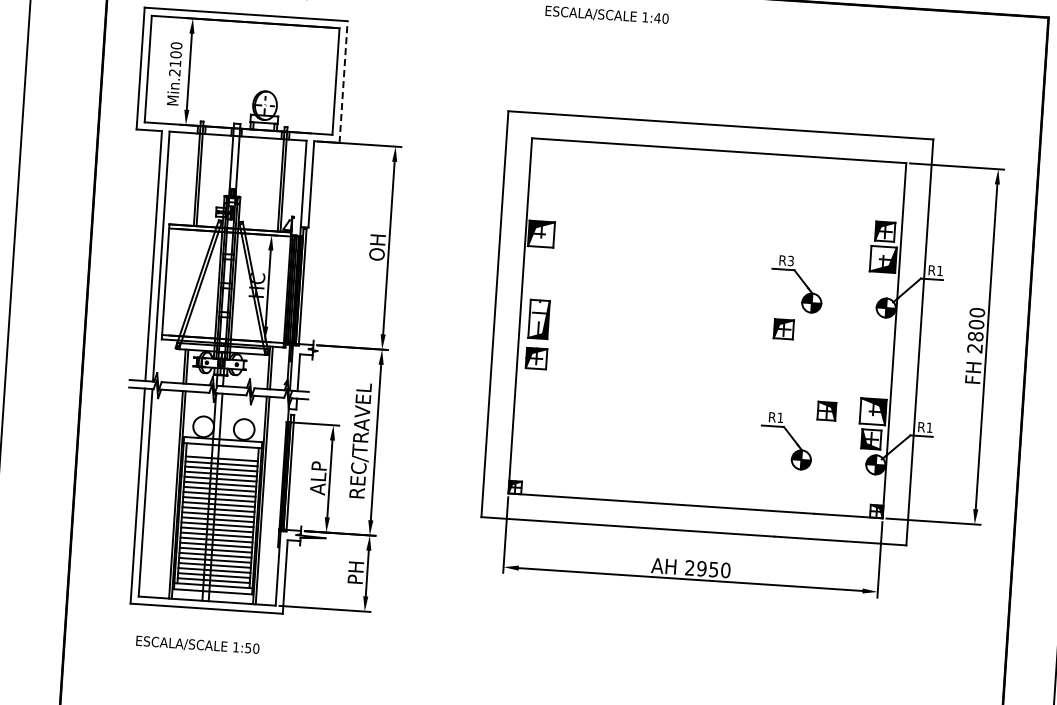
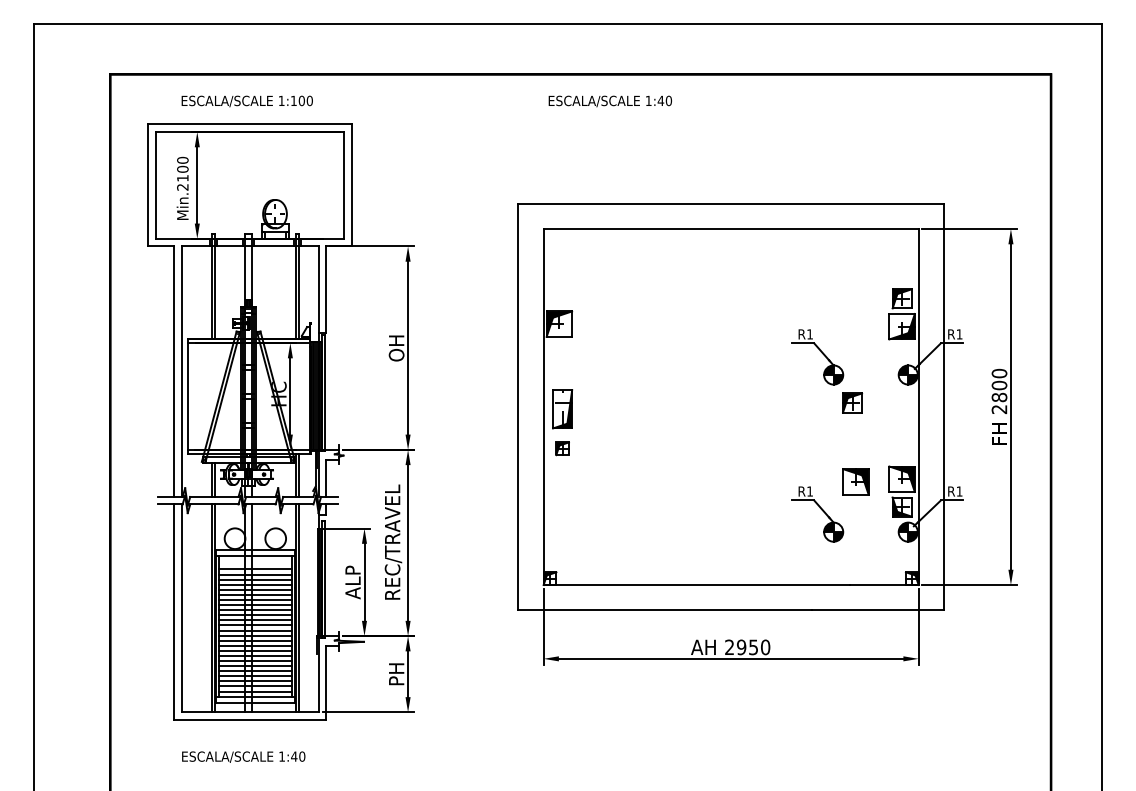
line: (343, 81) -> (351, 184), dashed -> solid
text: (790, 261) -> (809, 334), R3 -> R1
part: (783, 328) -> (852, 402), moved
part: (536, 358) -> (562, 448), size x0.62
part: (826, 410) -> (855, 481), size x1.43
text: (248, 648) -> (294, 756), 1:50 -> 1:40

